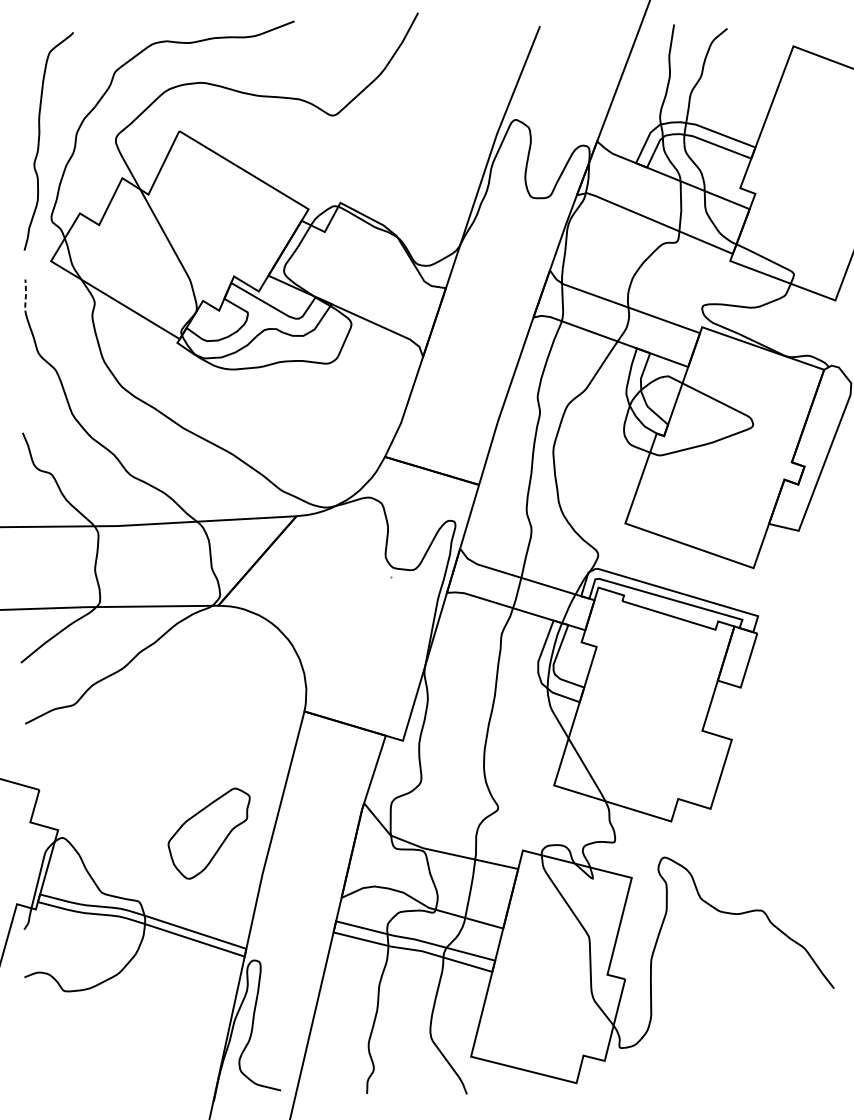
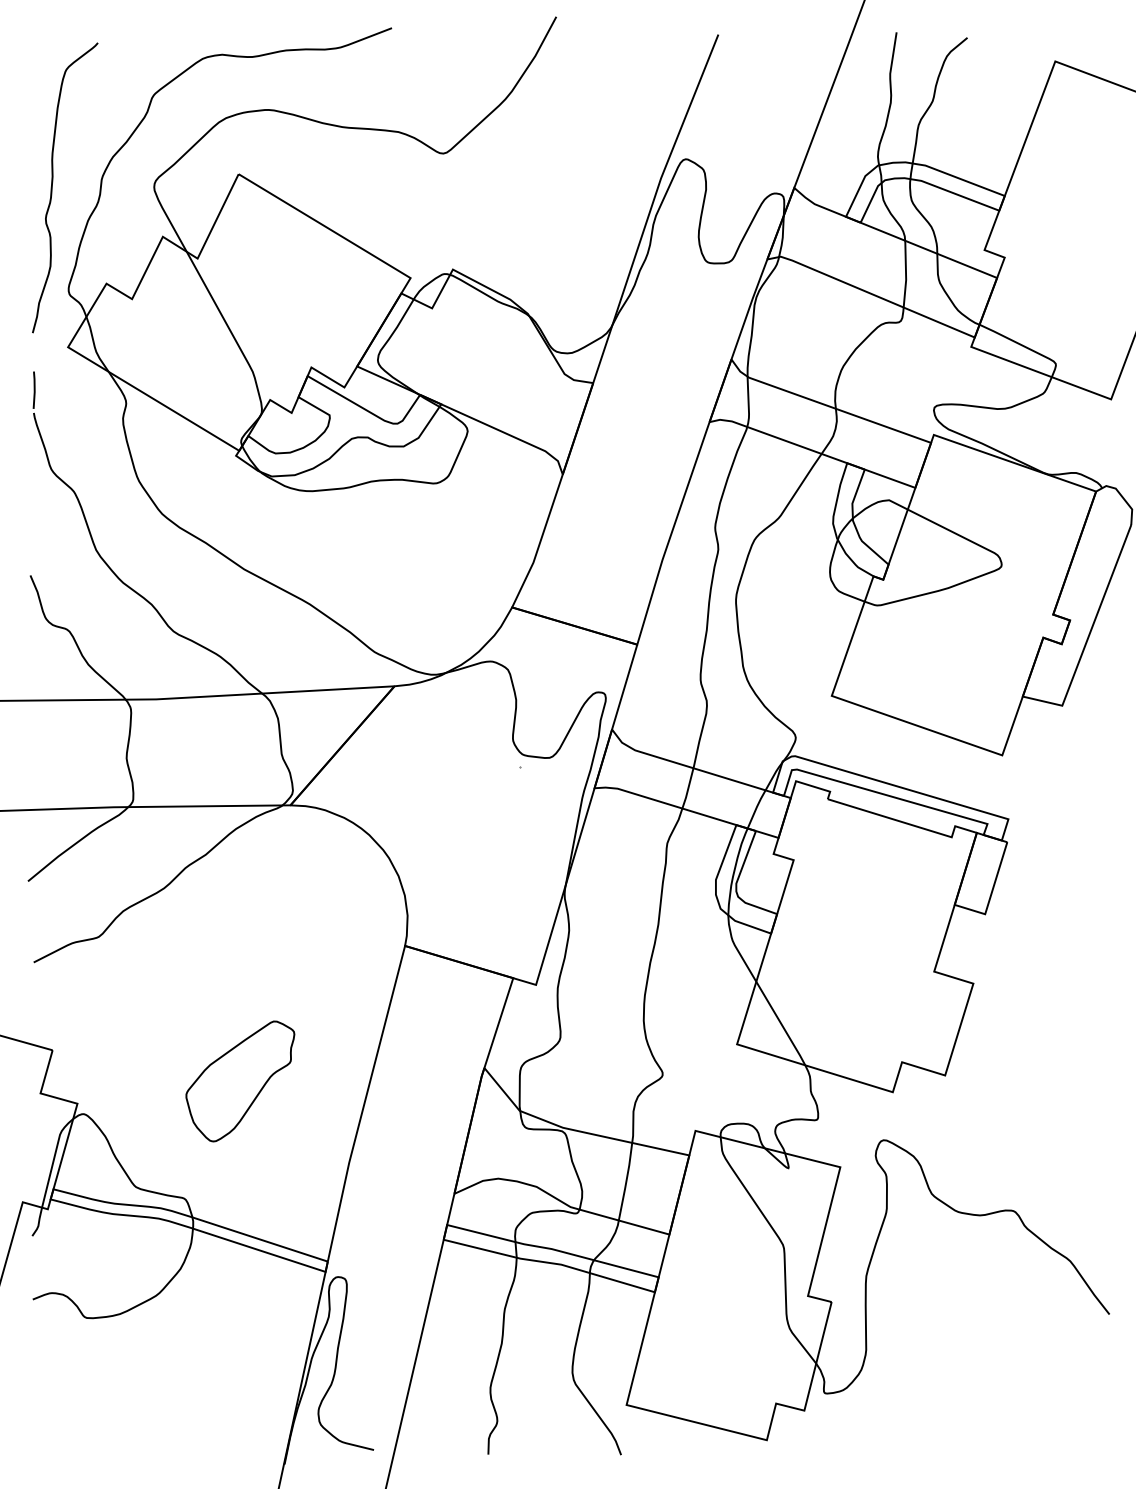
line: (25, 293) -> (34, 390), dashed -> solid
part: (209, 833) -> (240, 1081), moved

